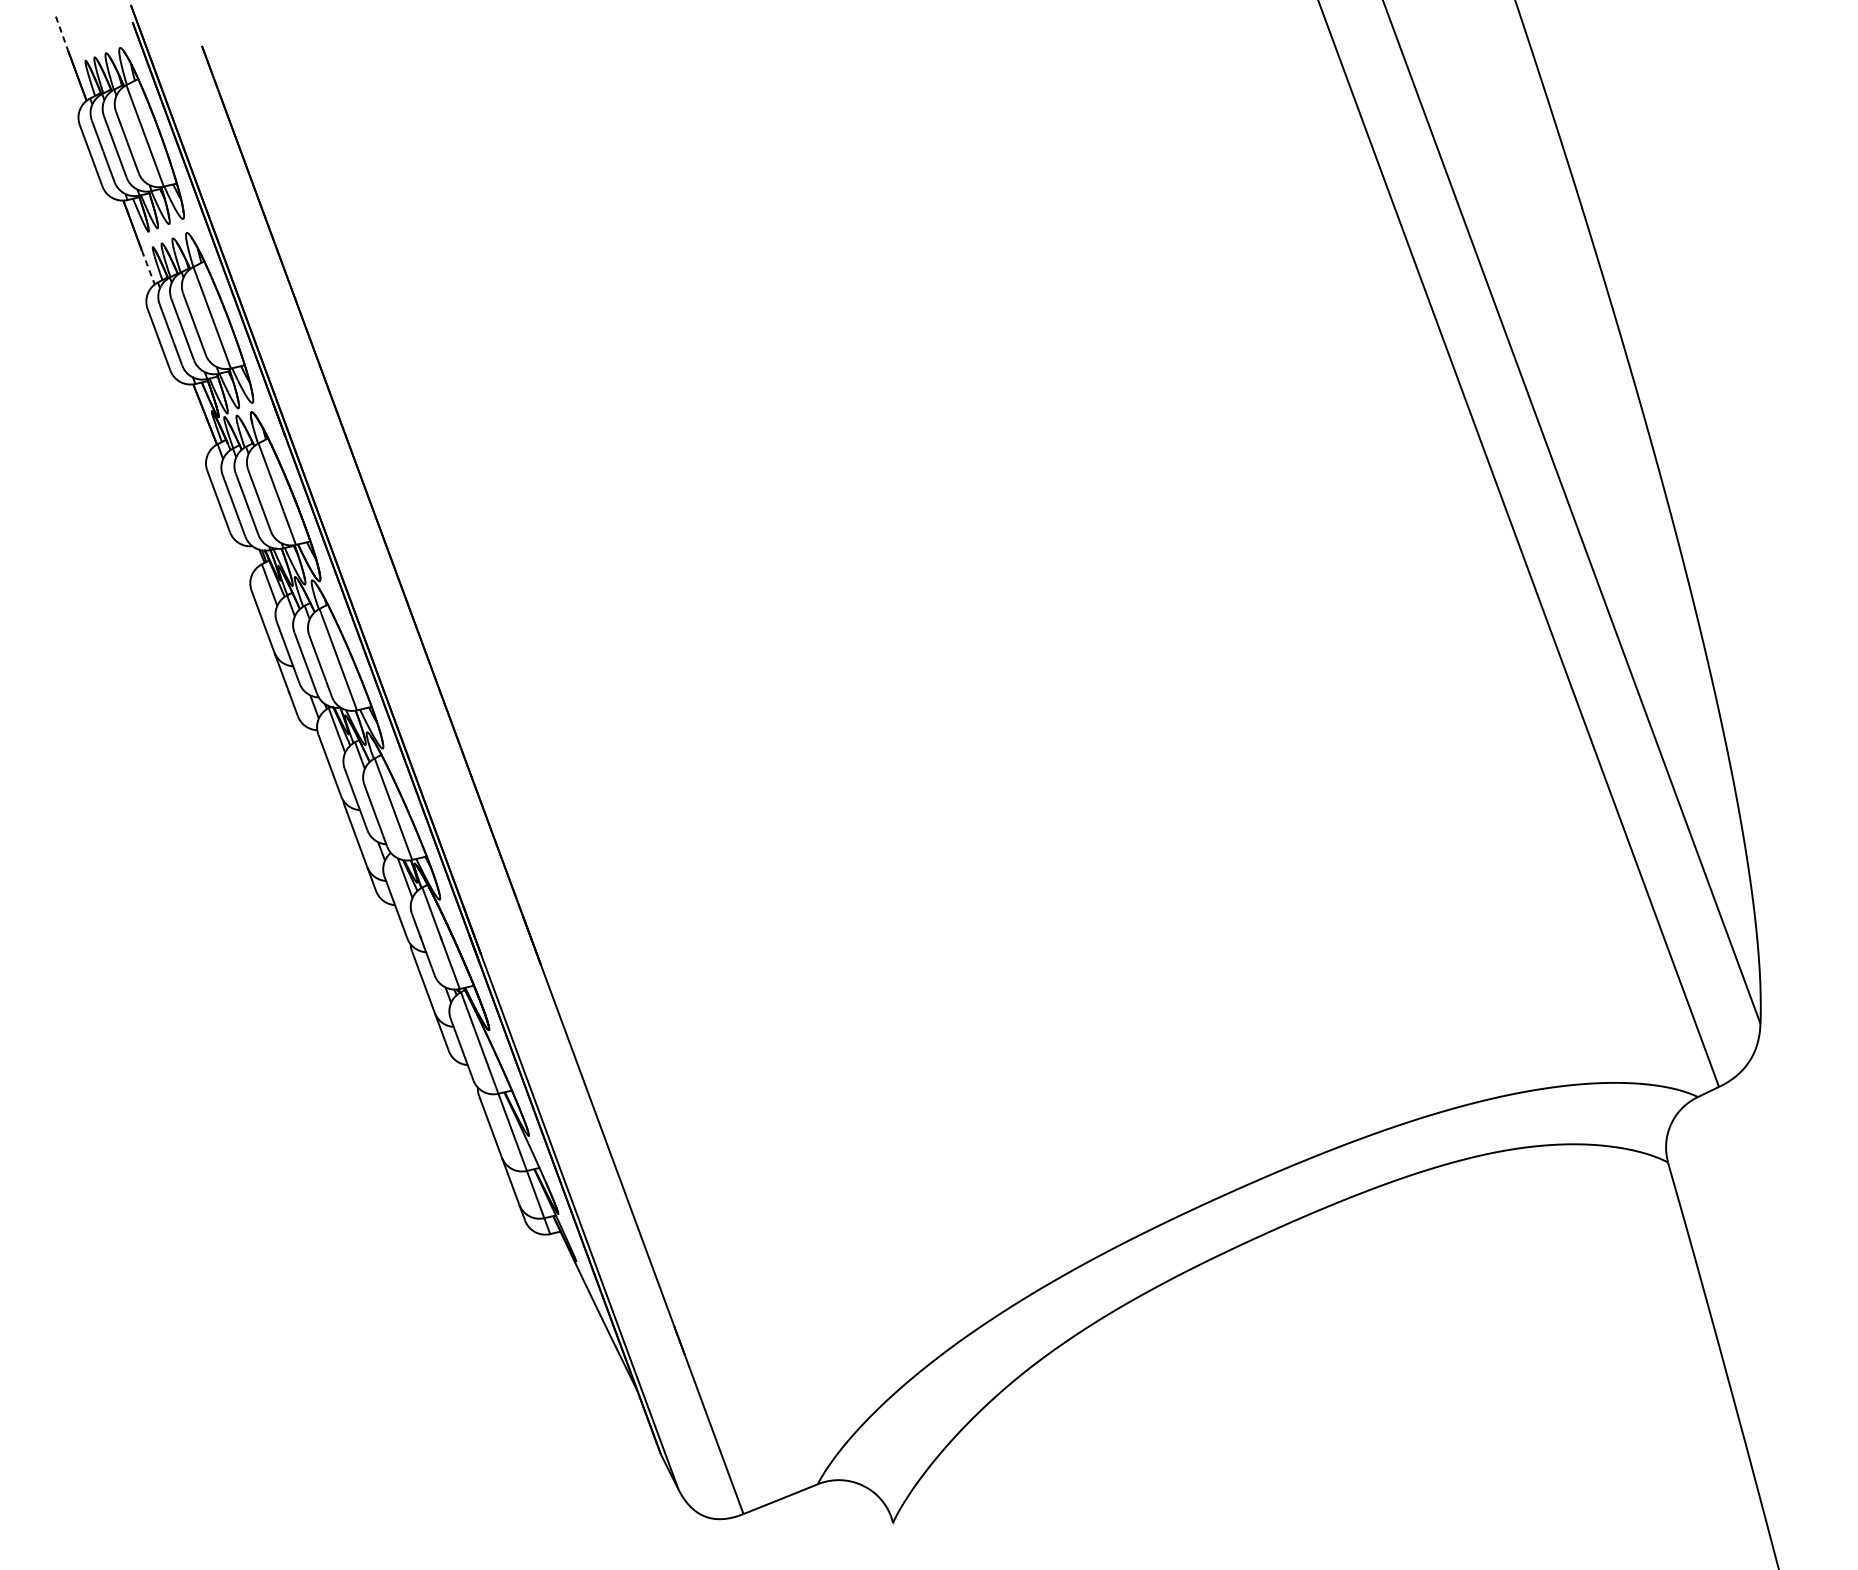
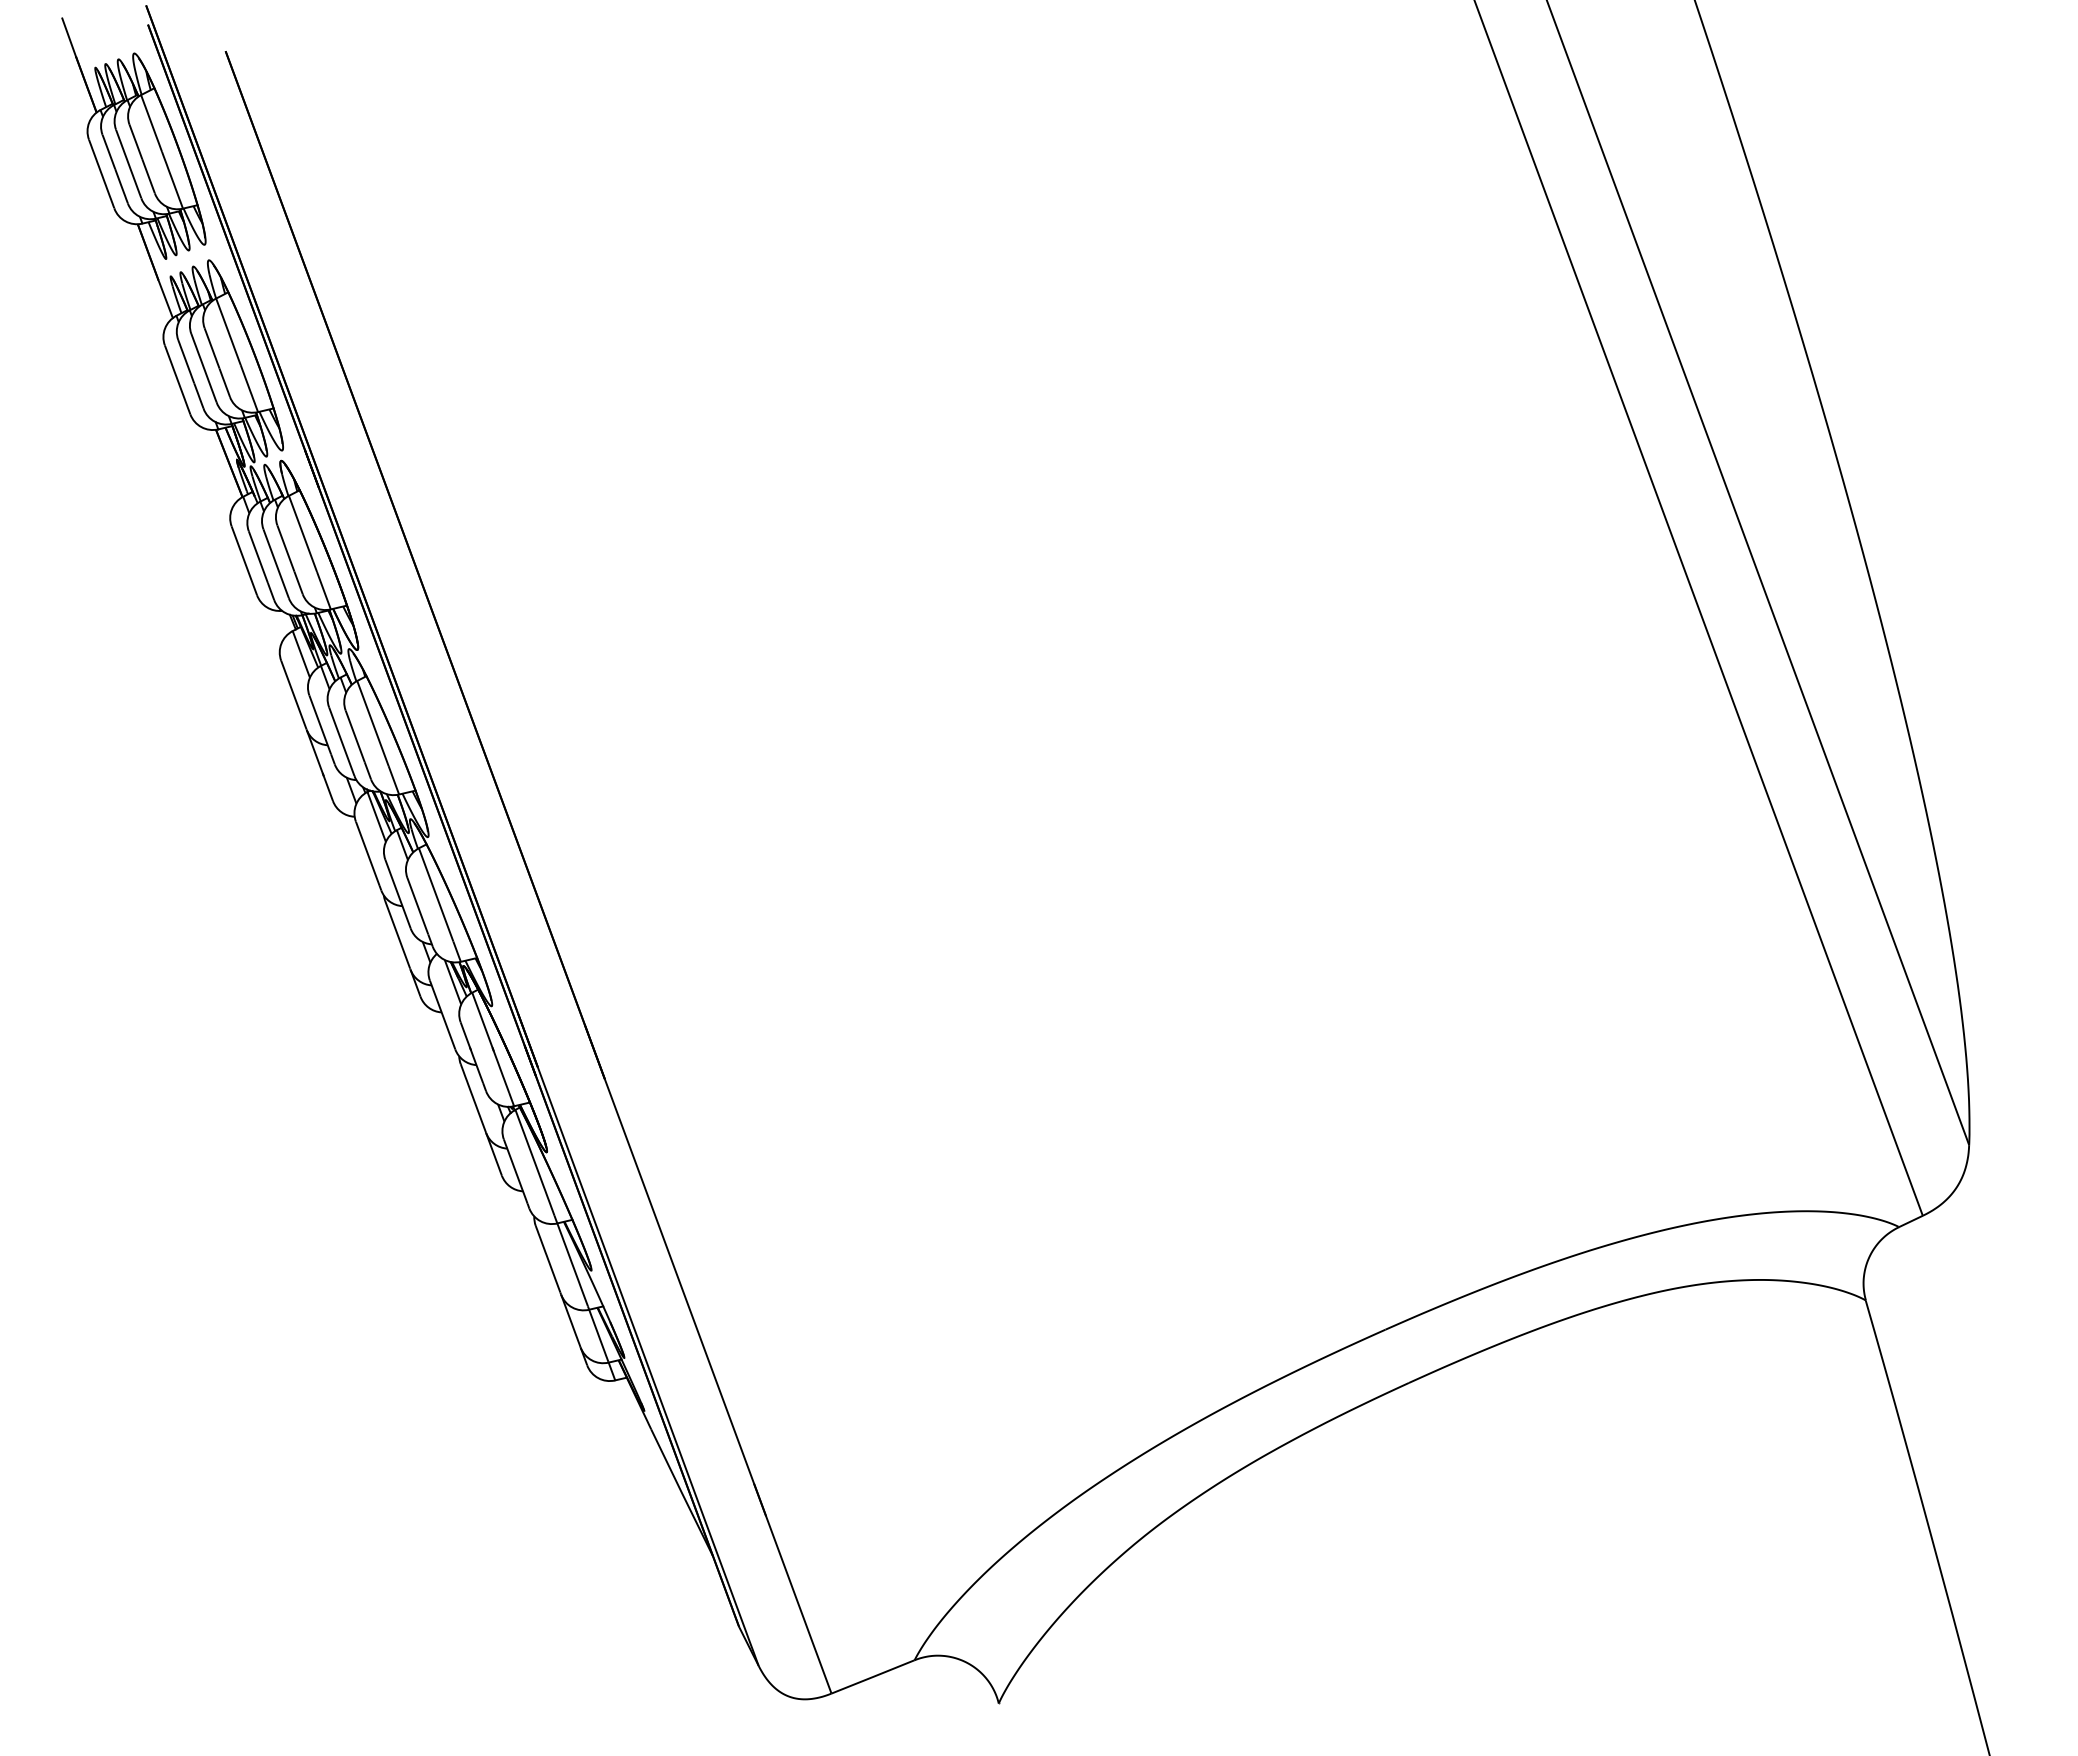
line: (62, 34) -> (69, 38), dashed -> solid
line: (148, 267) -> (165, 299), dashed -> solid

